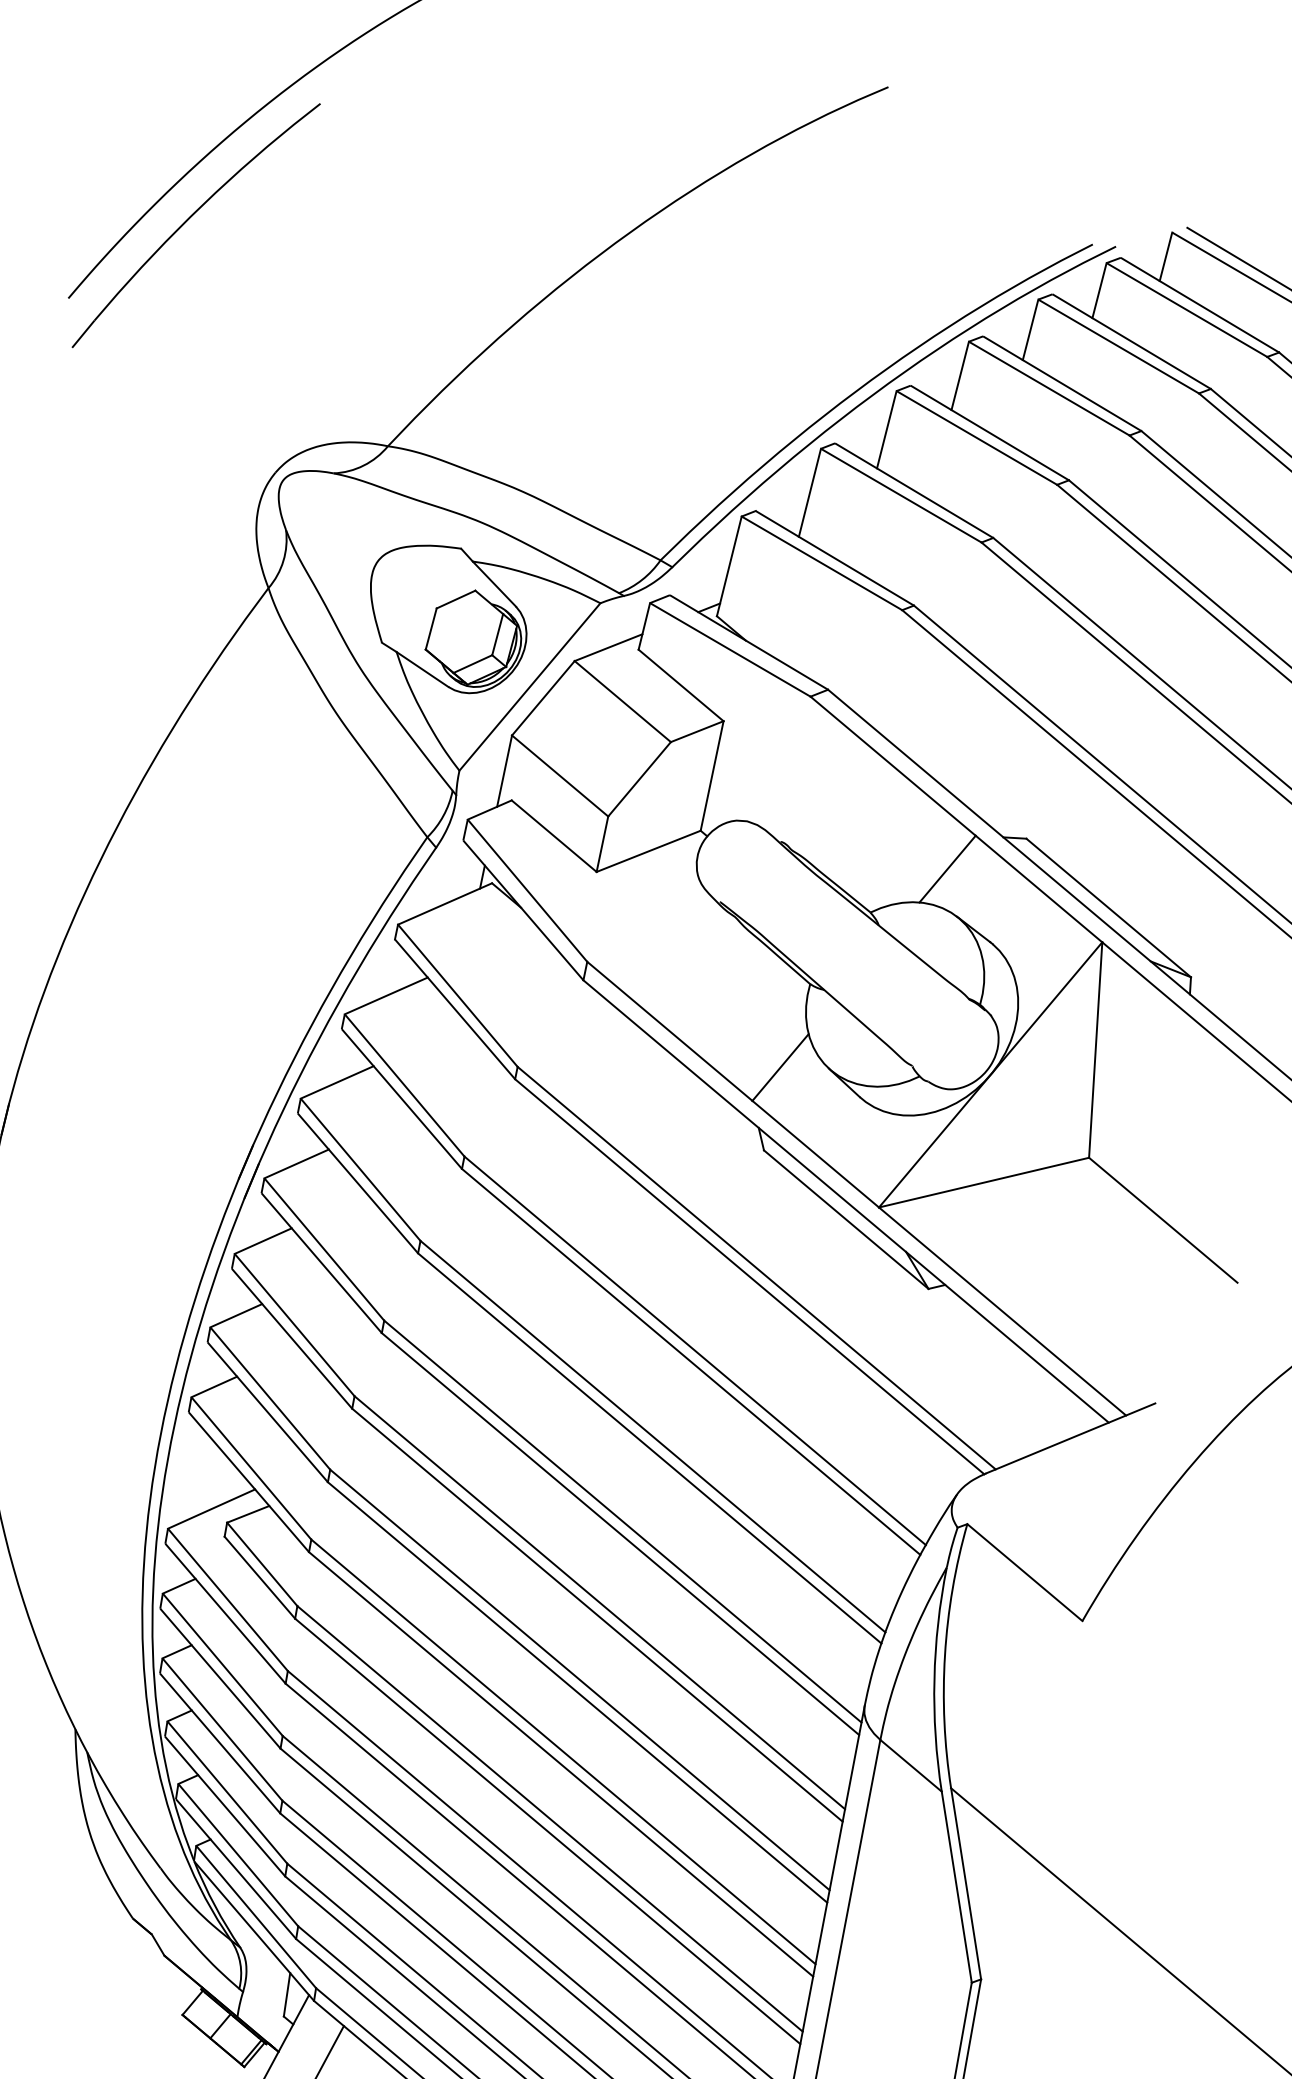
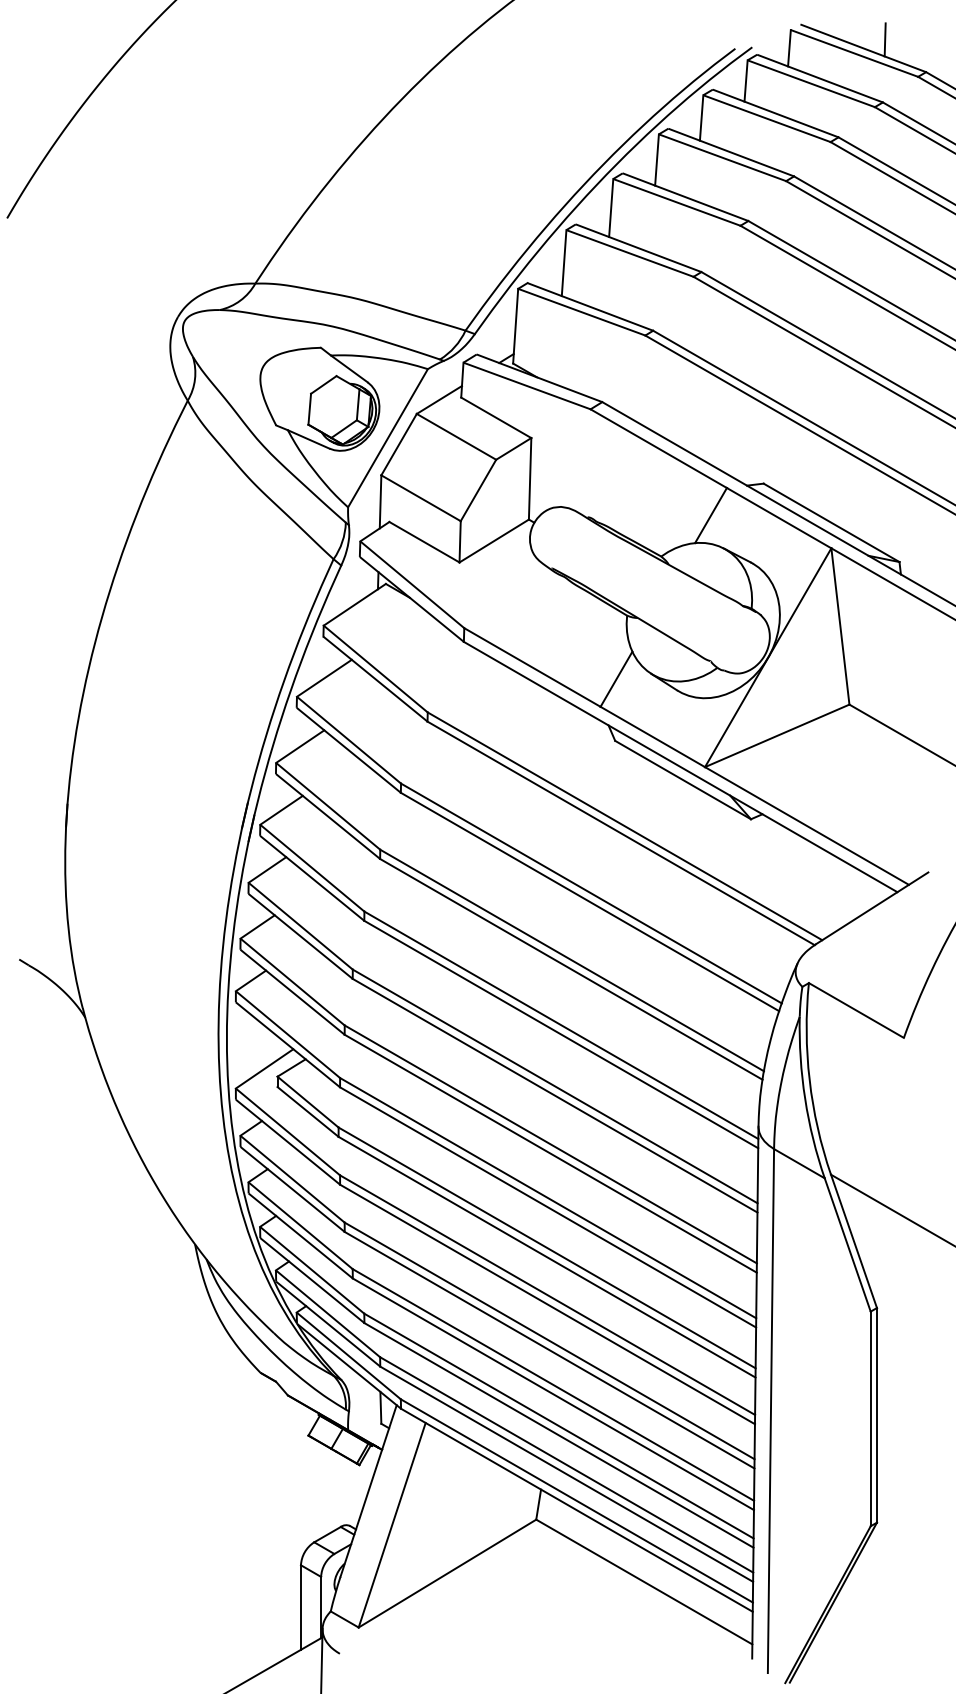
part: (188, 221) -> (83, 147), removed

